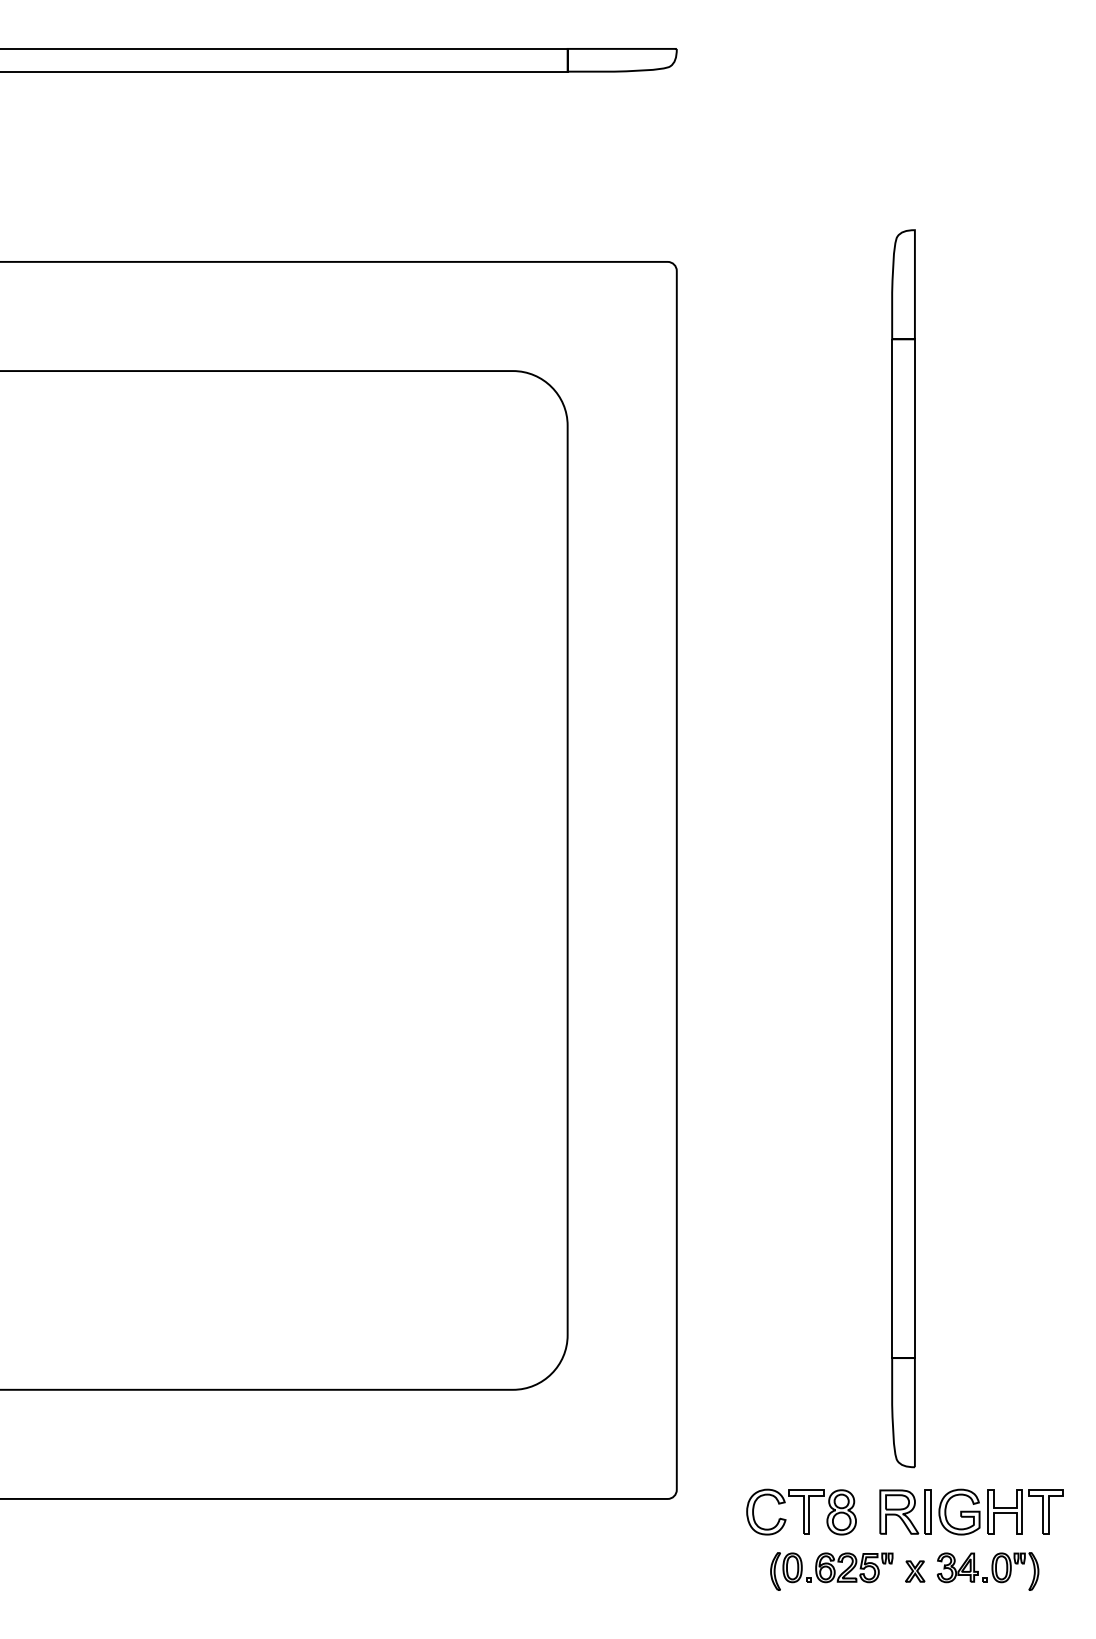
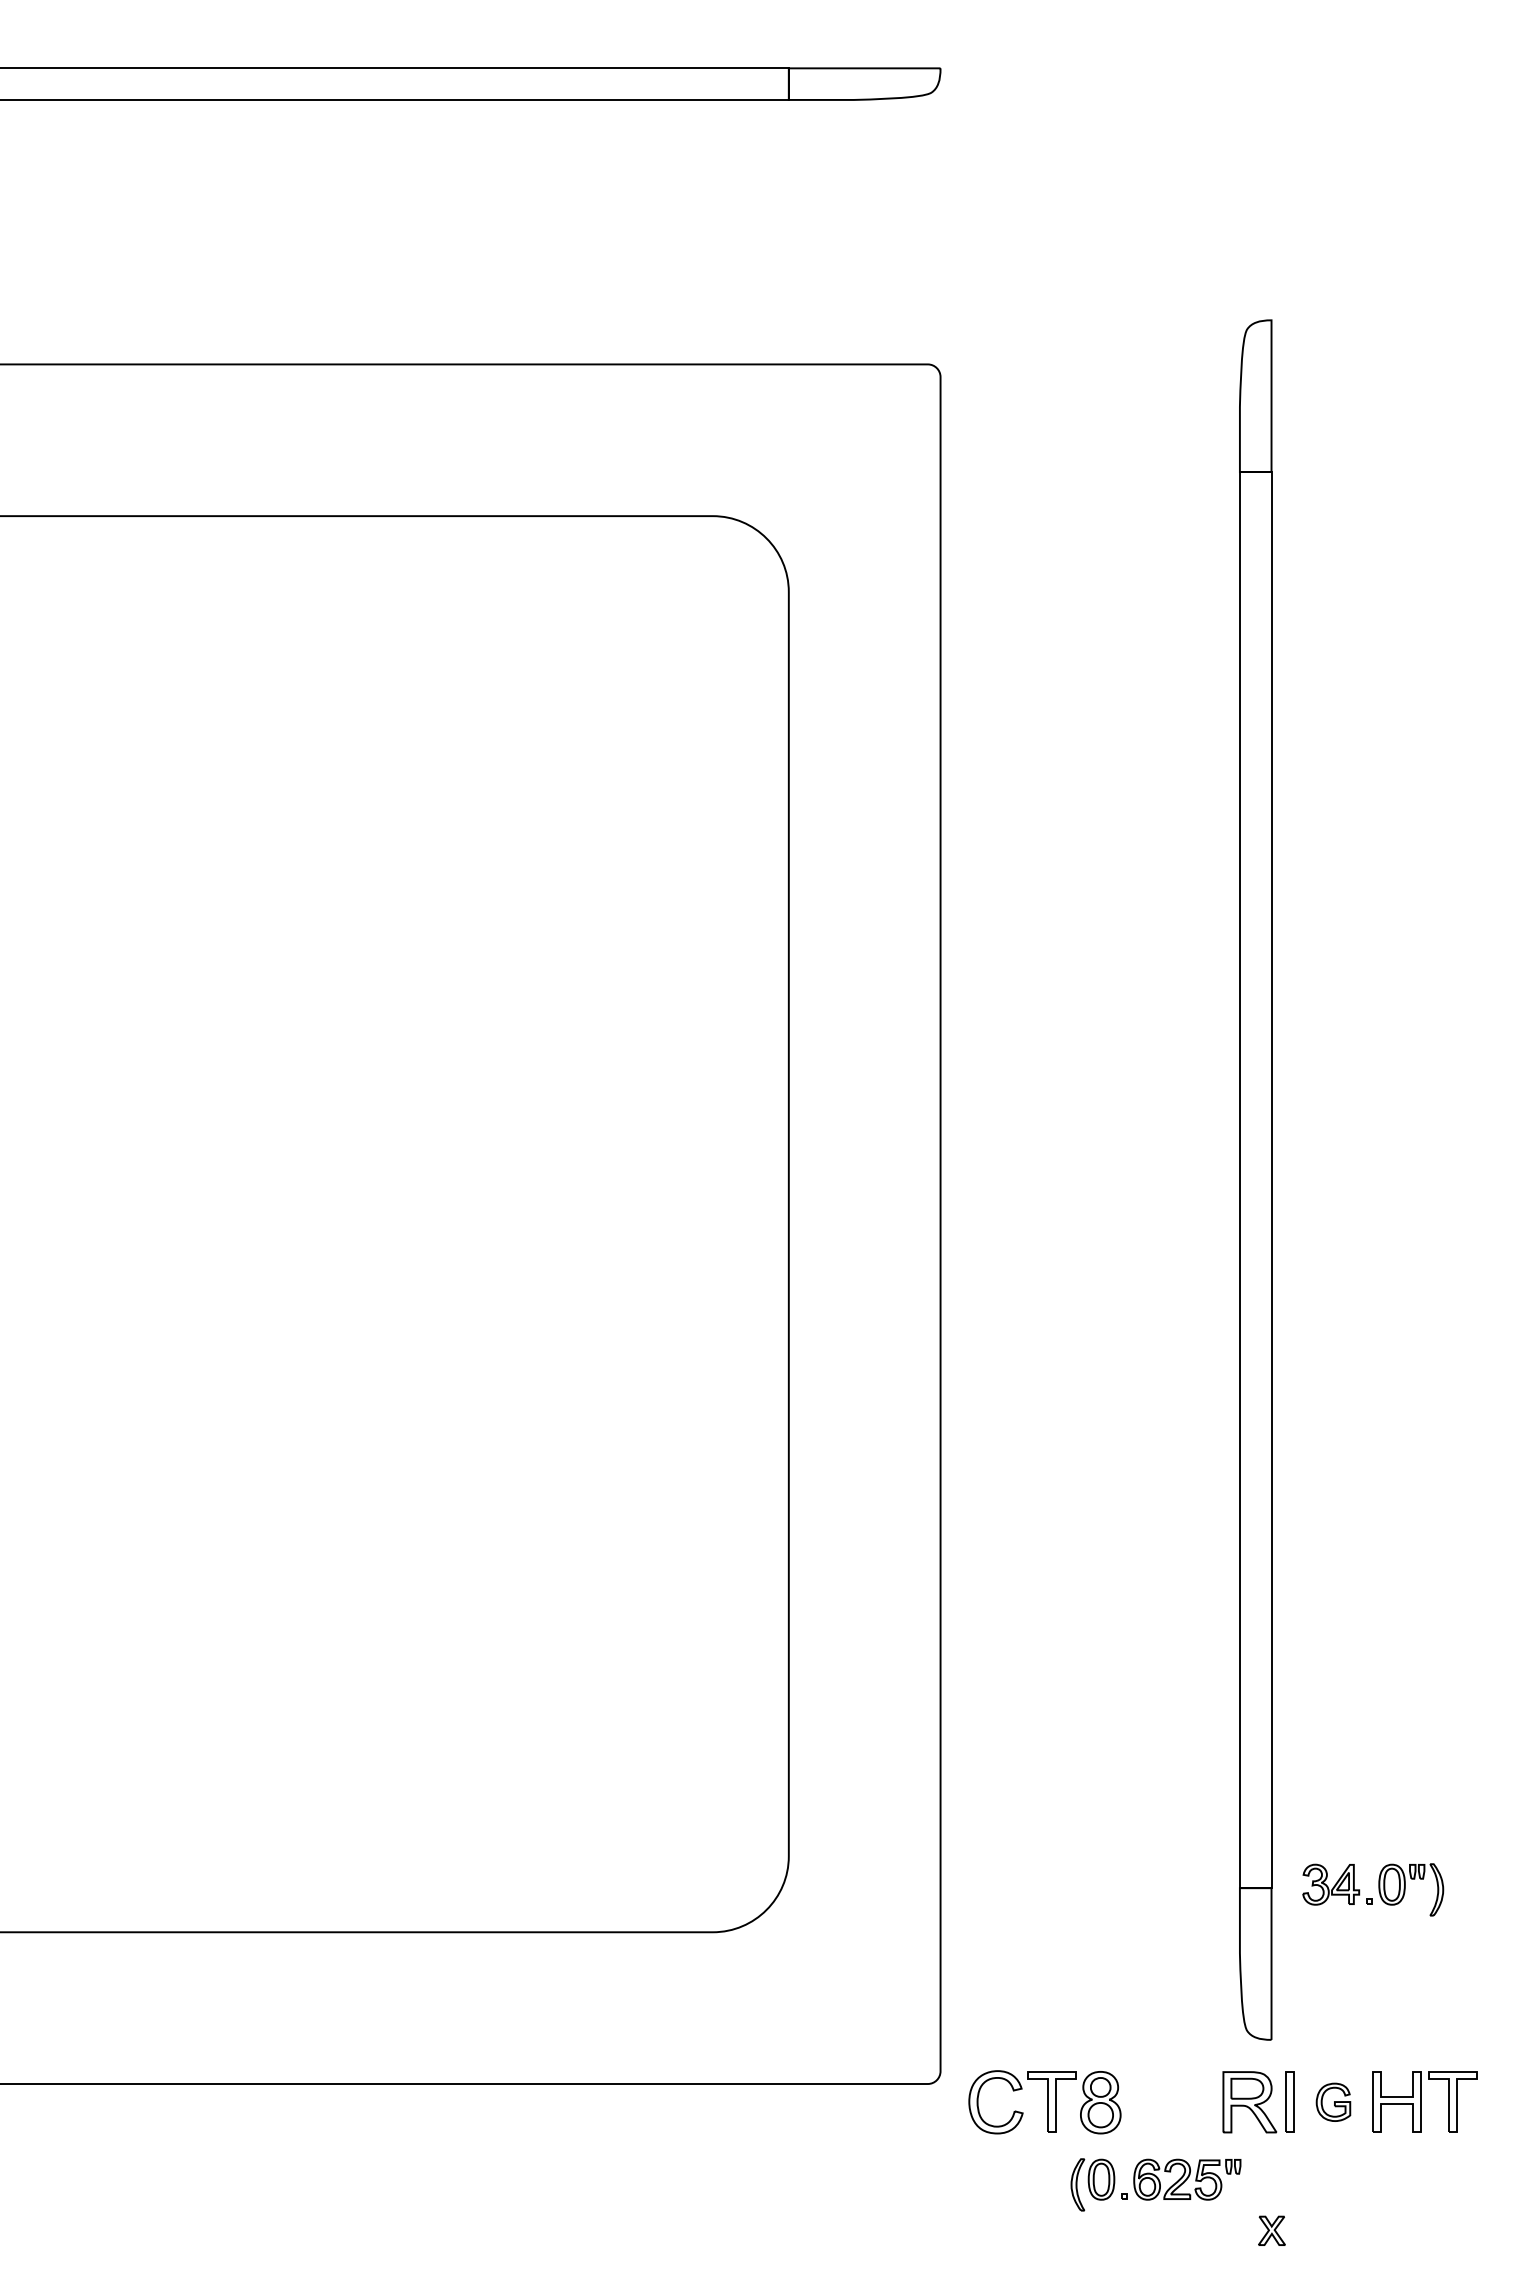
part: (801, 1512) -> (1044, 2102), moved
part: (959, 1512) -> (1333, 2102), size x0.6
part: (914, 1571) -> (1271, 2230), moved
part: (988, 1571) -> (1373, 1889), moved

